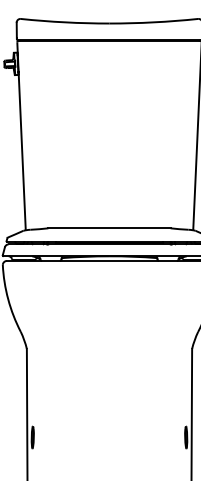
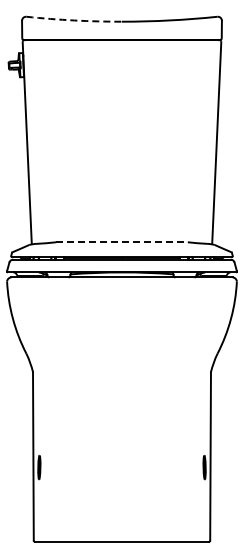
arc: (65, 22) -> (74, 20), solid -> dashed
line: (109, 228) -> (121, 242), solid -> dashed

